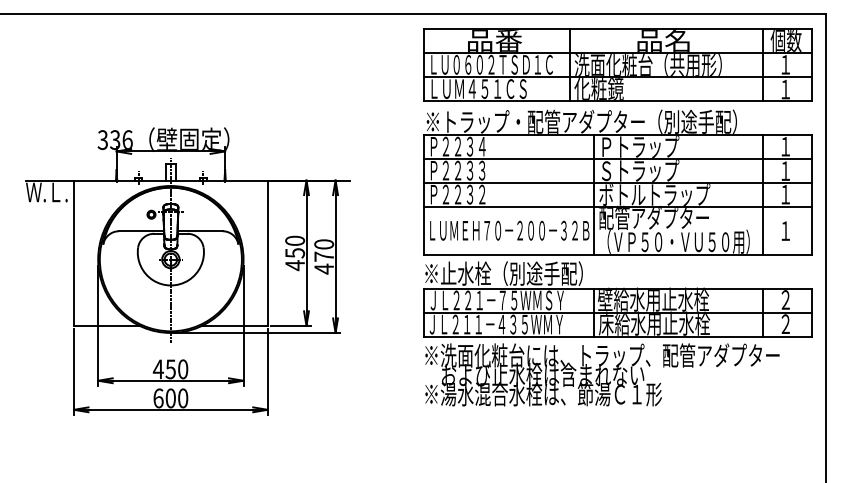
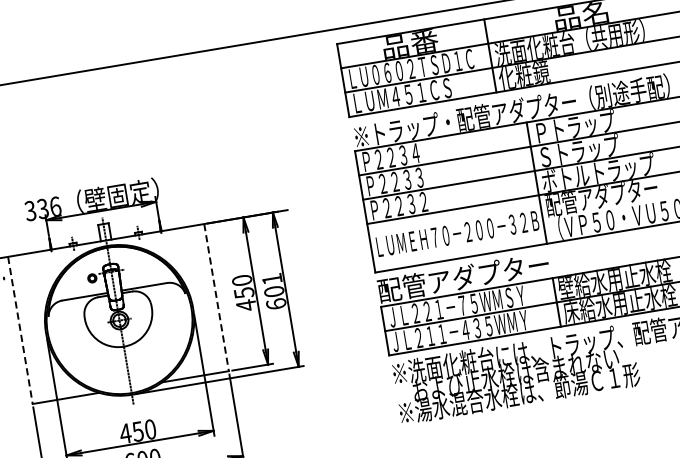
line: (74, 253) -> (20, 330), solid -> dashed
line: (267, 253) -> (216, 297), solid -> dashed
text: (324, 256) -> (274, 291), 470 -> 601
text: (508, 273) -> (463, 277), ※止水栓（別途手配） -> 配管アダプター

